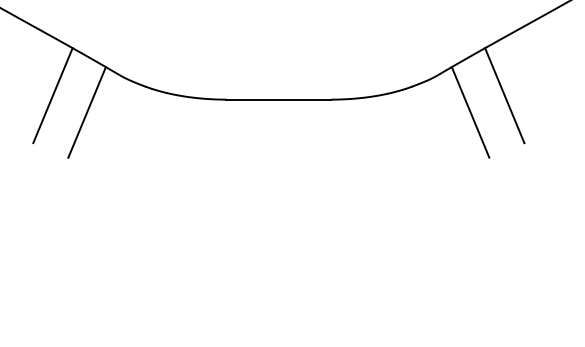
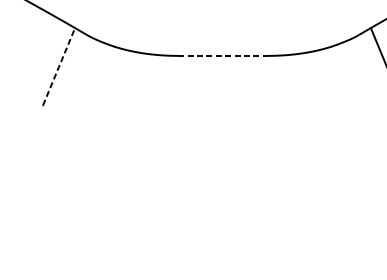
line: (52, 95) -> (29, 52), removed
line: (279, 99) -> (223, 55), solid -> dashed
line: (87, 112) -> (59, 66), solid -> dashed

